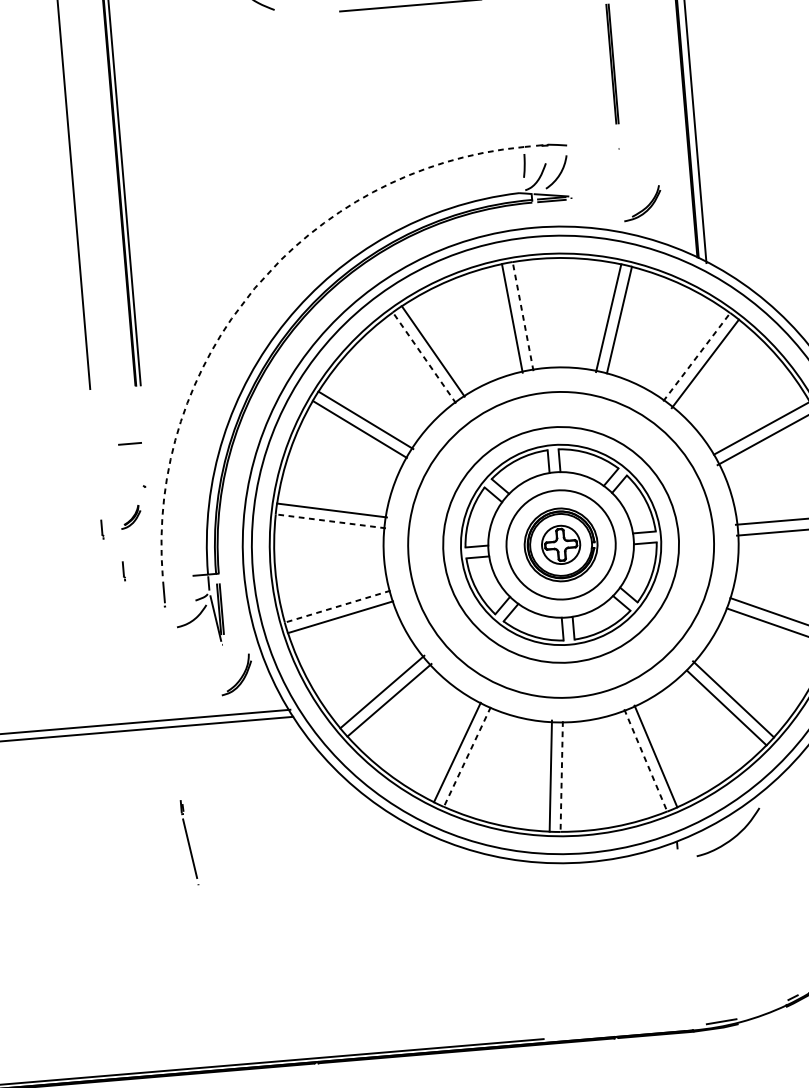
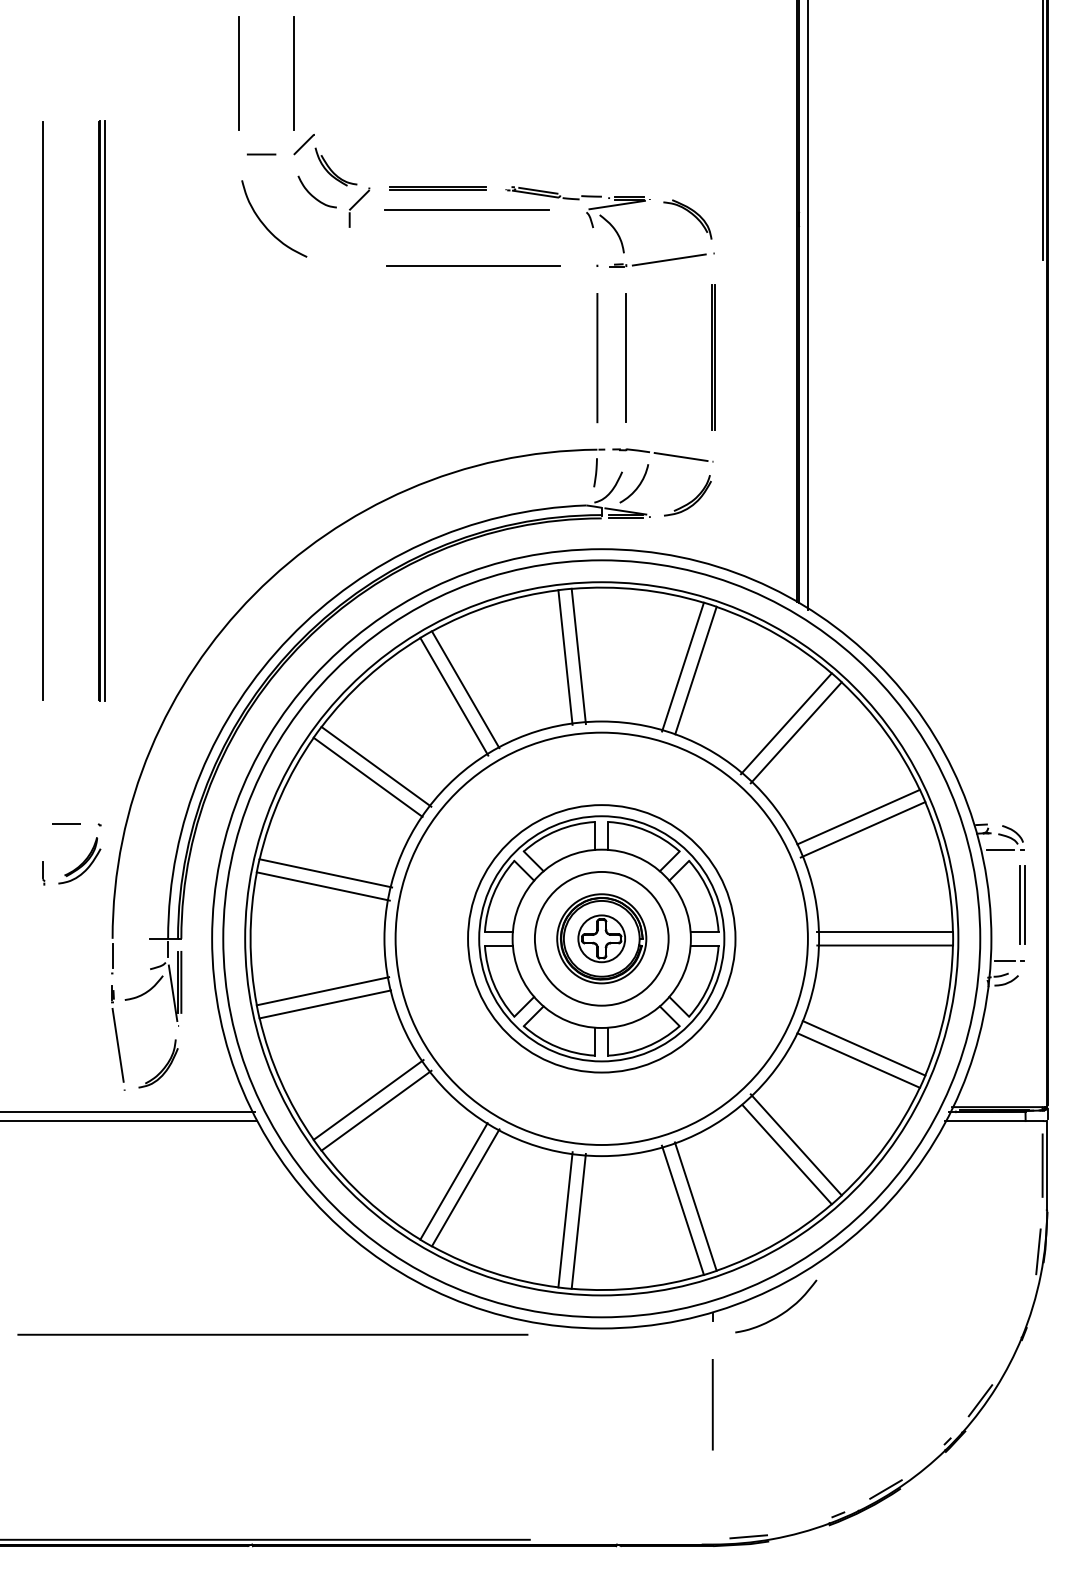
line: (541, 69) -> (626, 357), added
line: (517, 71) -> (597, 357), added
line: (592, 147) -> (680, 457), added
part: (644, 208) -> (689, 501), moved
arc: (254, 288) -> (254, 594), dashed -> solid
line: (522, 315) -> (578, 655), dashed -> solid
line: (696, 356) -> (786, 723), dashed -> solid
line: (424, 357) -> (454, 696), dashed -> solid
line: (130, 443) -> (66, 823), moved
part: (130, 516) -> (79, 860), size x1.67
line: (330, 521) -> (322, 886), dashed -> solid
circle: (560, 544) -> (601, 938), size x0.71
circle: (560, 544) -> (601, 938), size x1.43
part: (123, 571) -> (65, 926), removed
line: (337, 606) -> (322, 991), dashed -> solid
part: (240, 677) -> (163, 1067), moved
line: (467, 756) -> (465, 1187), dashed -> solid
line: (645, 760) -> (682, 1210), dashed -> solid
line: (561, 776) -> (578, 1221), dashed -> solid
part: (189, 842) -> (118, 1037), moved
line: (320, 889) -> (272, 1334), added
line: (683, 916) -> (712, 1404), added

